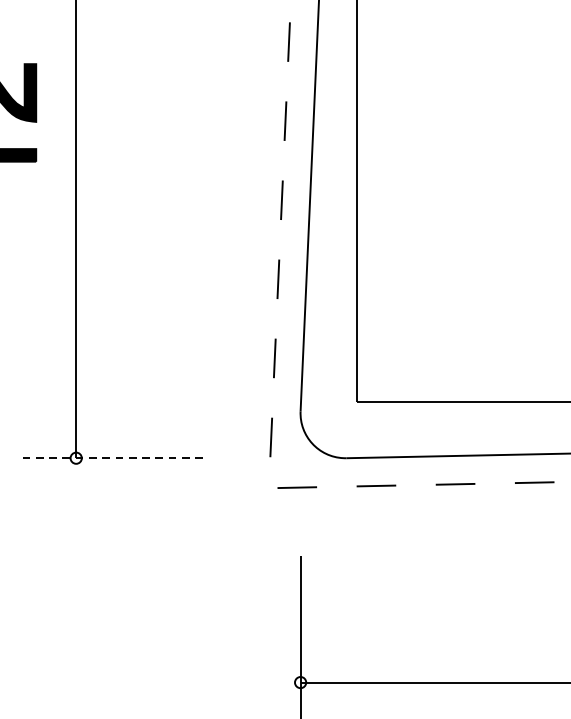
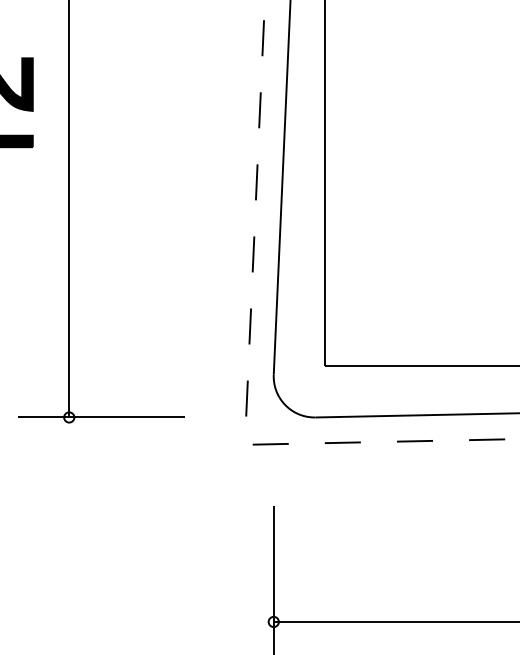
line: (110, 458) -> (100, 417), dashed -> solid

